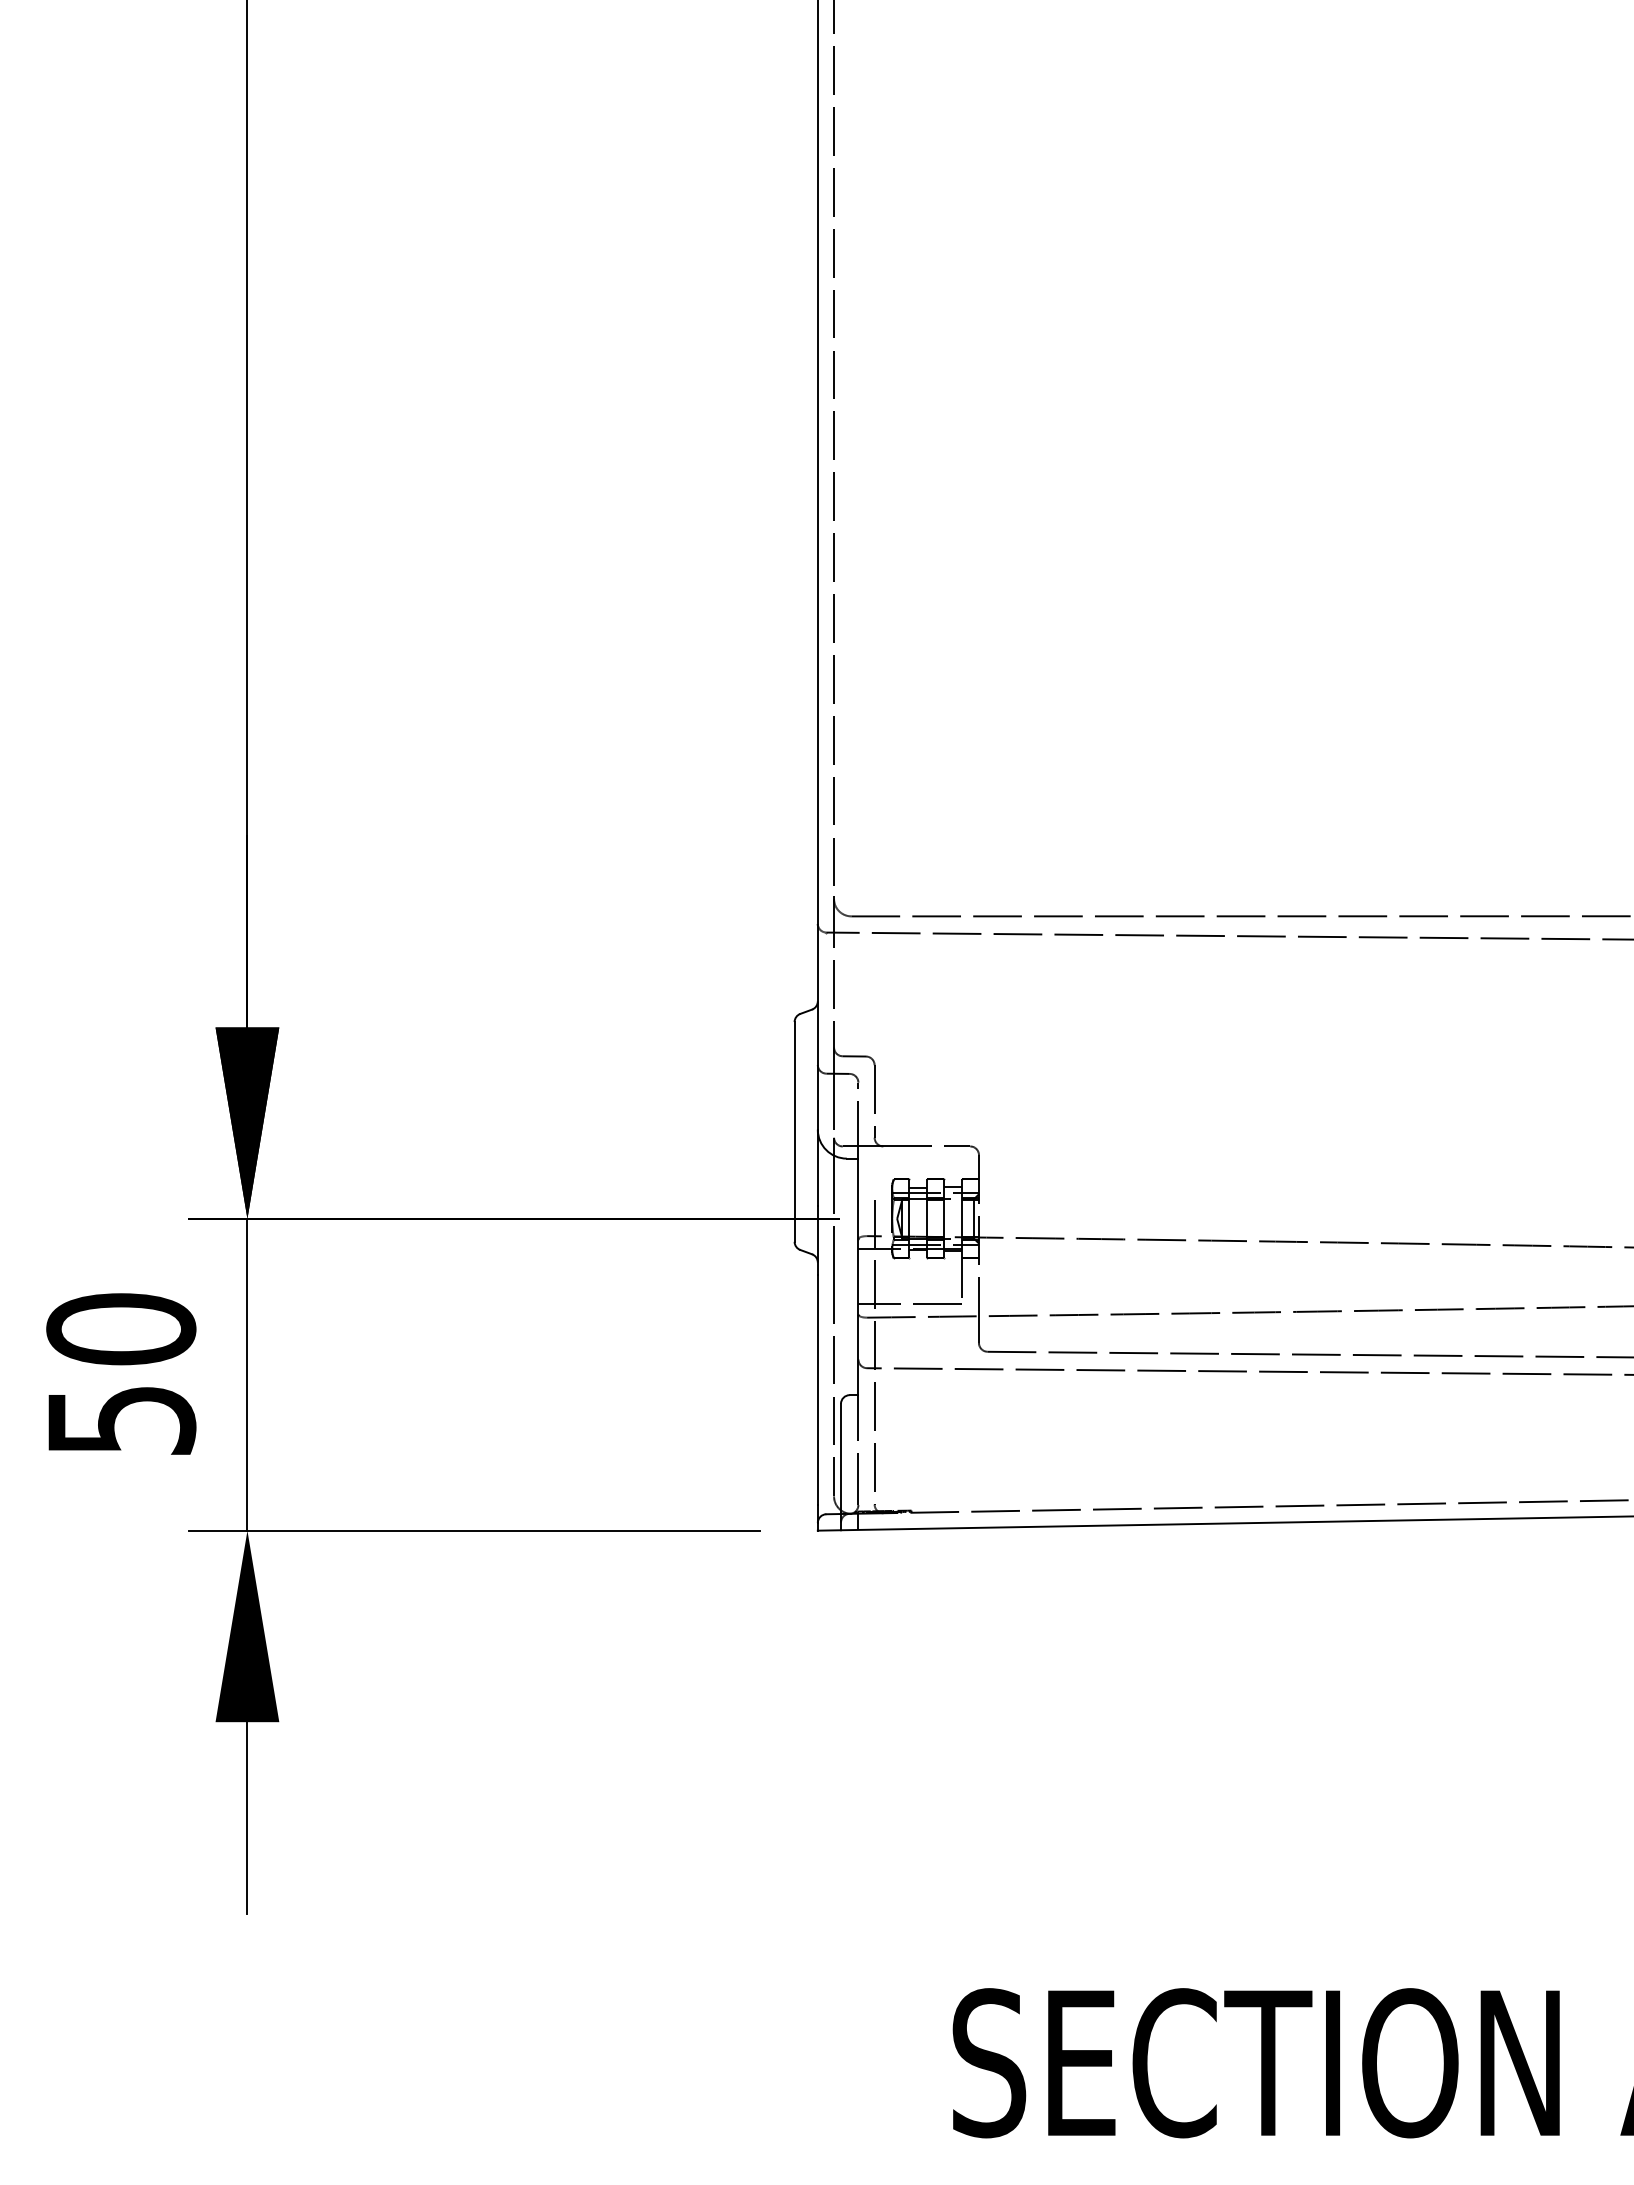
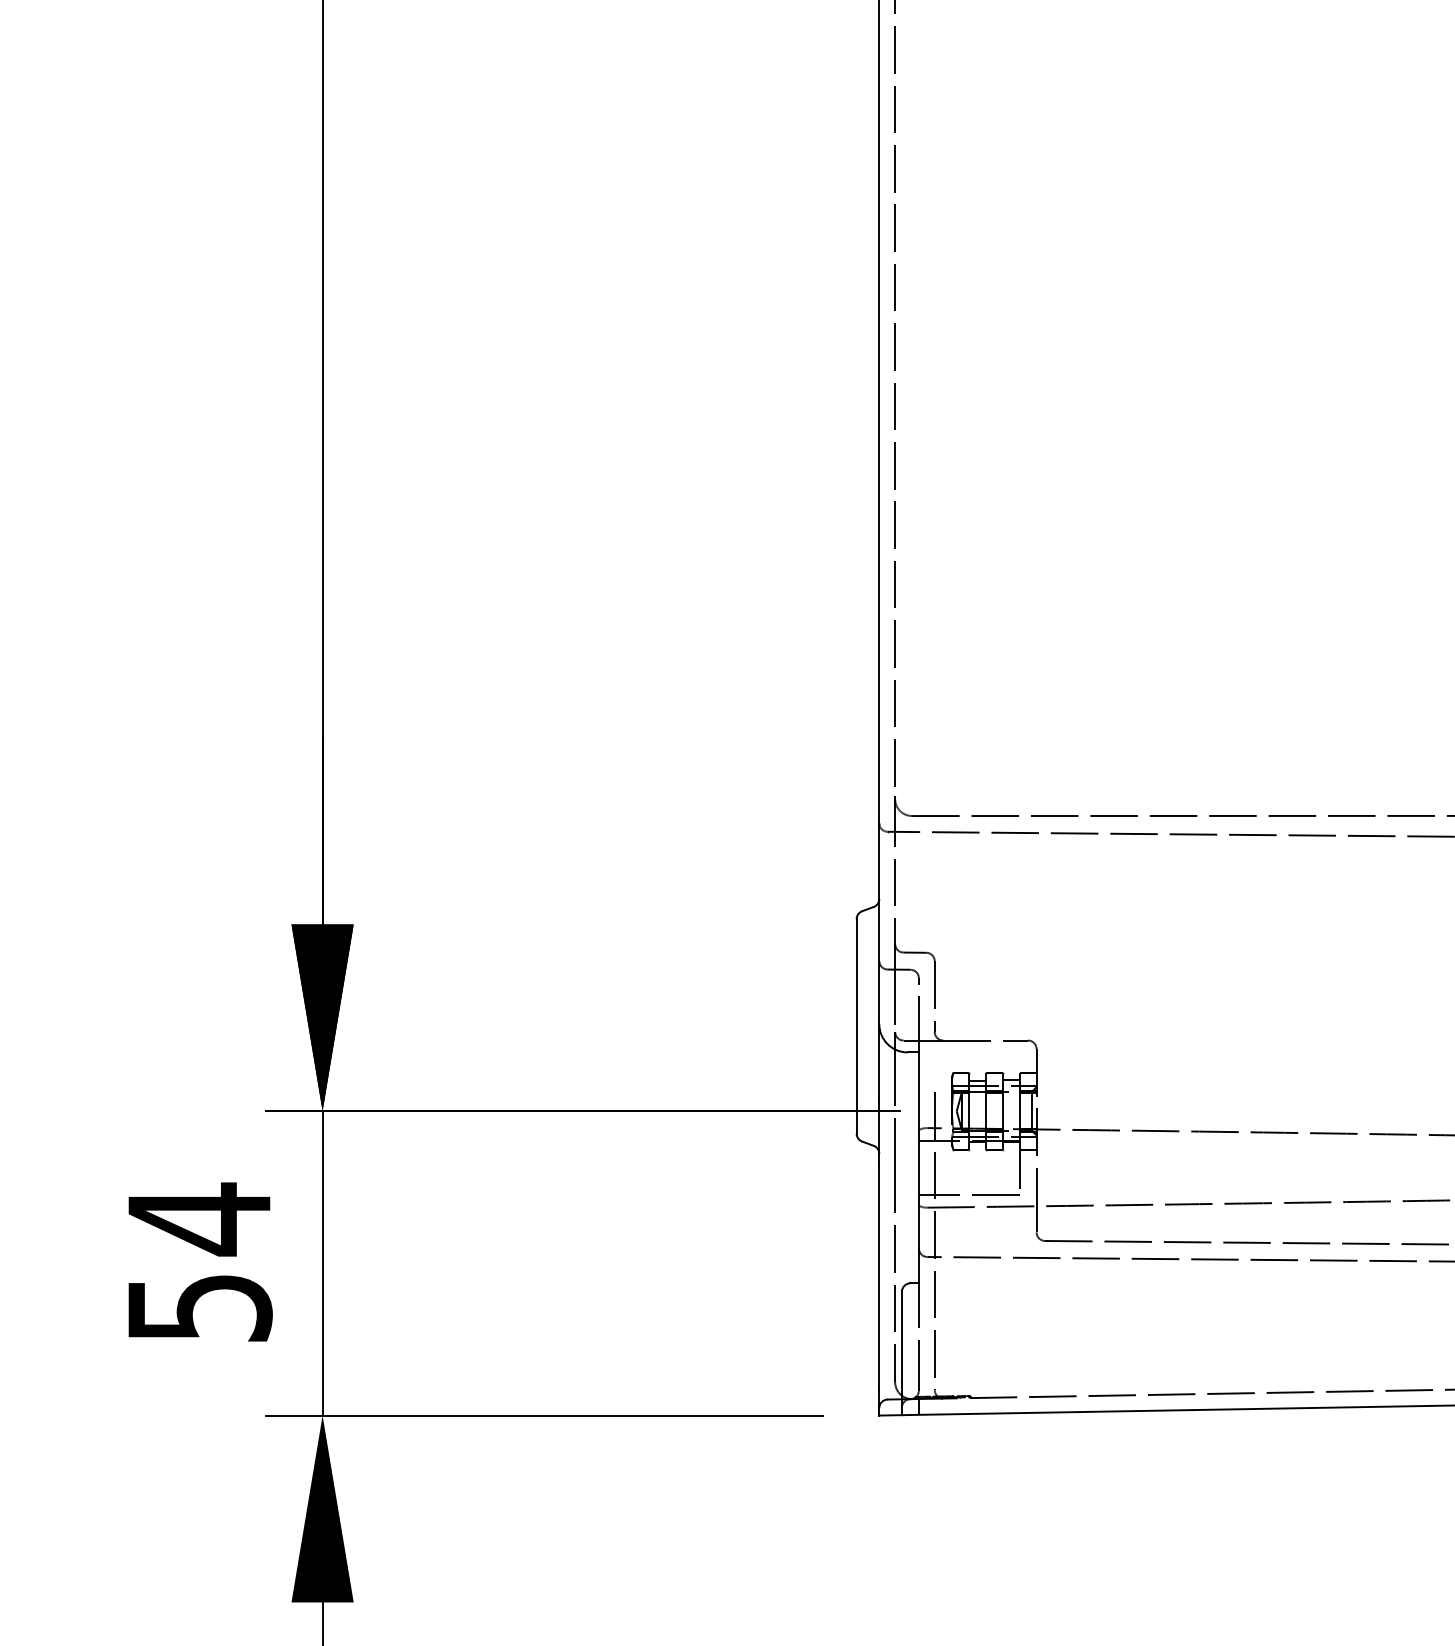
text: (121, 1329) -> (199, 1219), 50 -> 54

